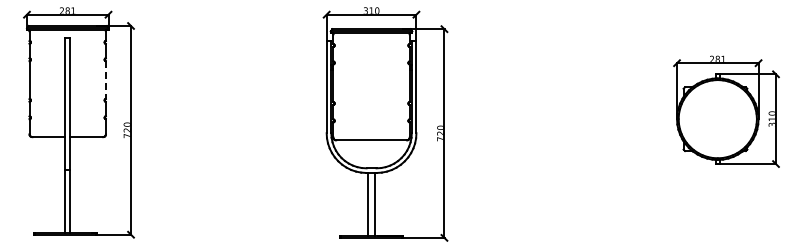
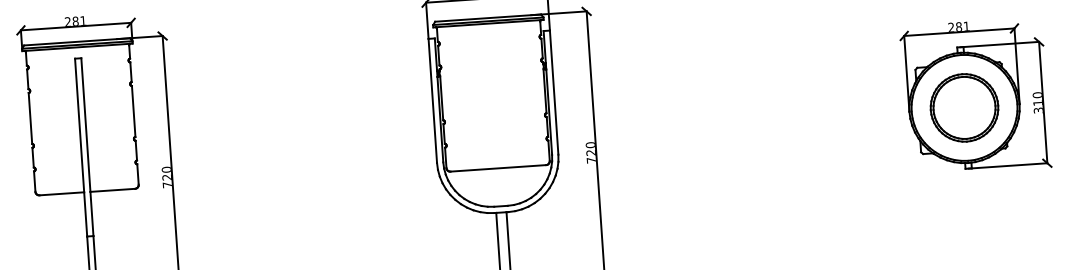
line: (105, 80) -> (133, 112), dashed -> solid
part: (717, 119) -> (964, 108), added

